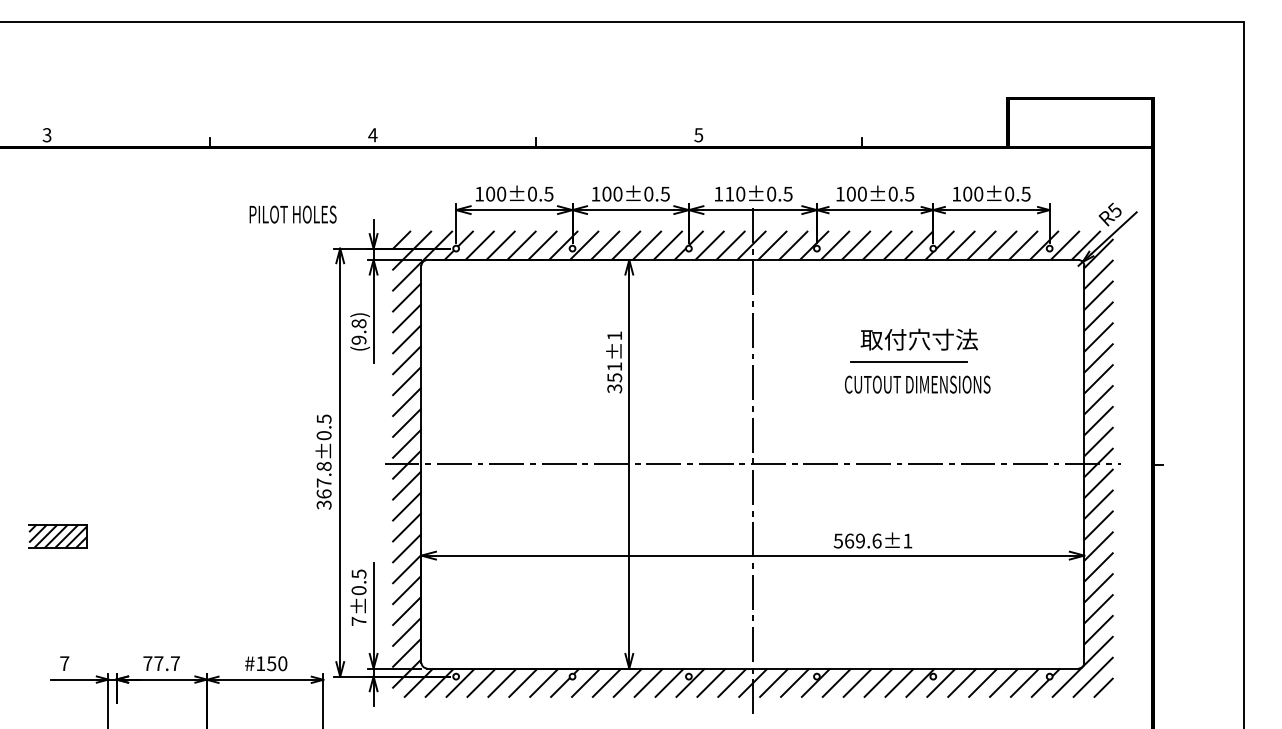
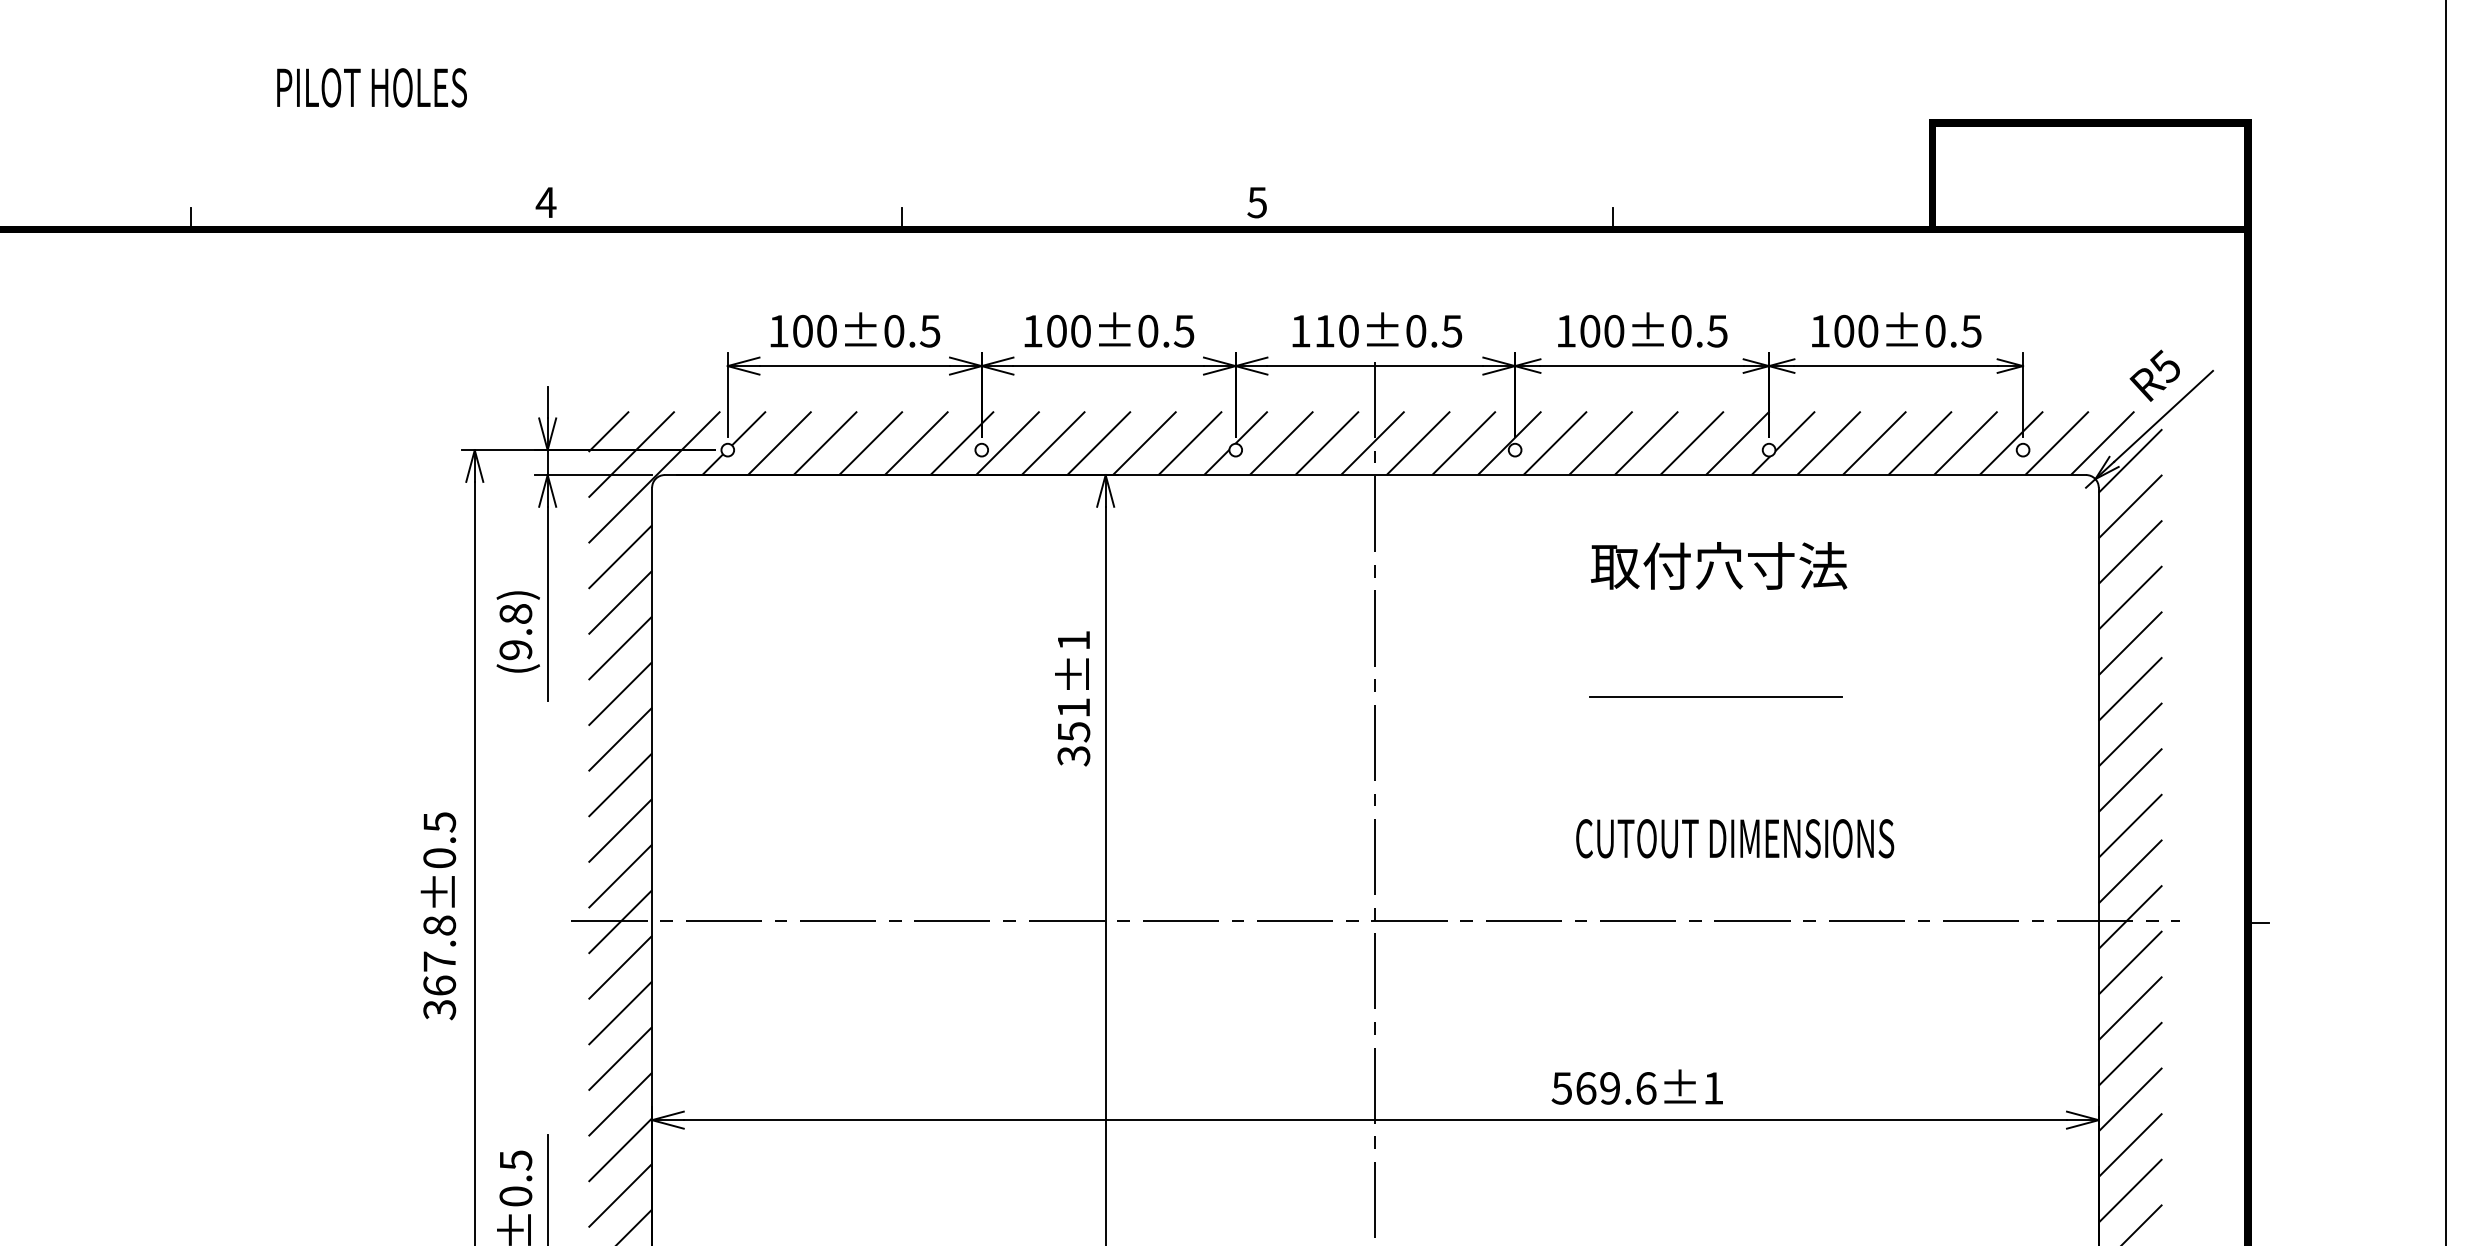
text: (292, 214) -> (370, 87), moved
text: (918, 339) -> (1717, 565), moved
text: (917, 384) -> (1734, 838), moved

